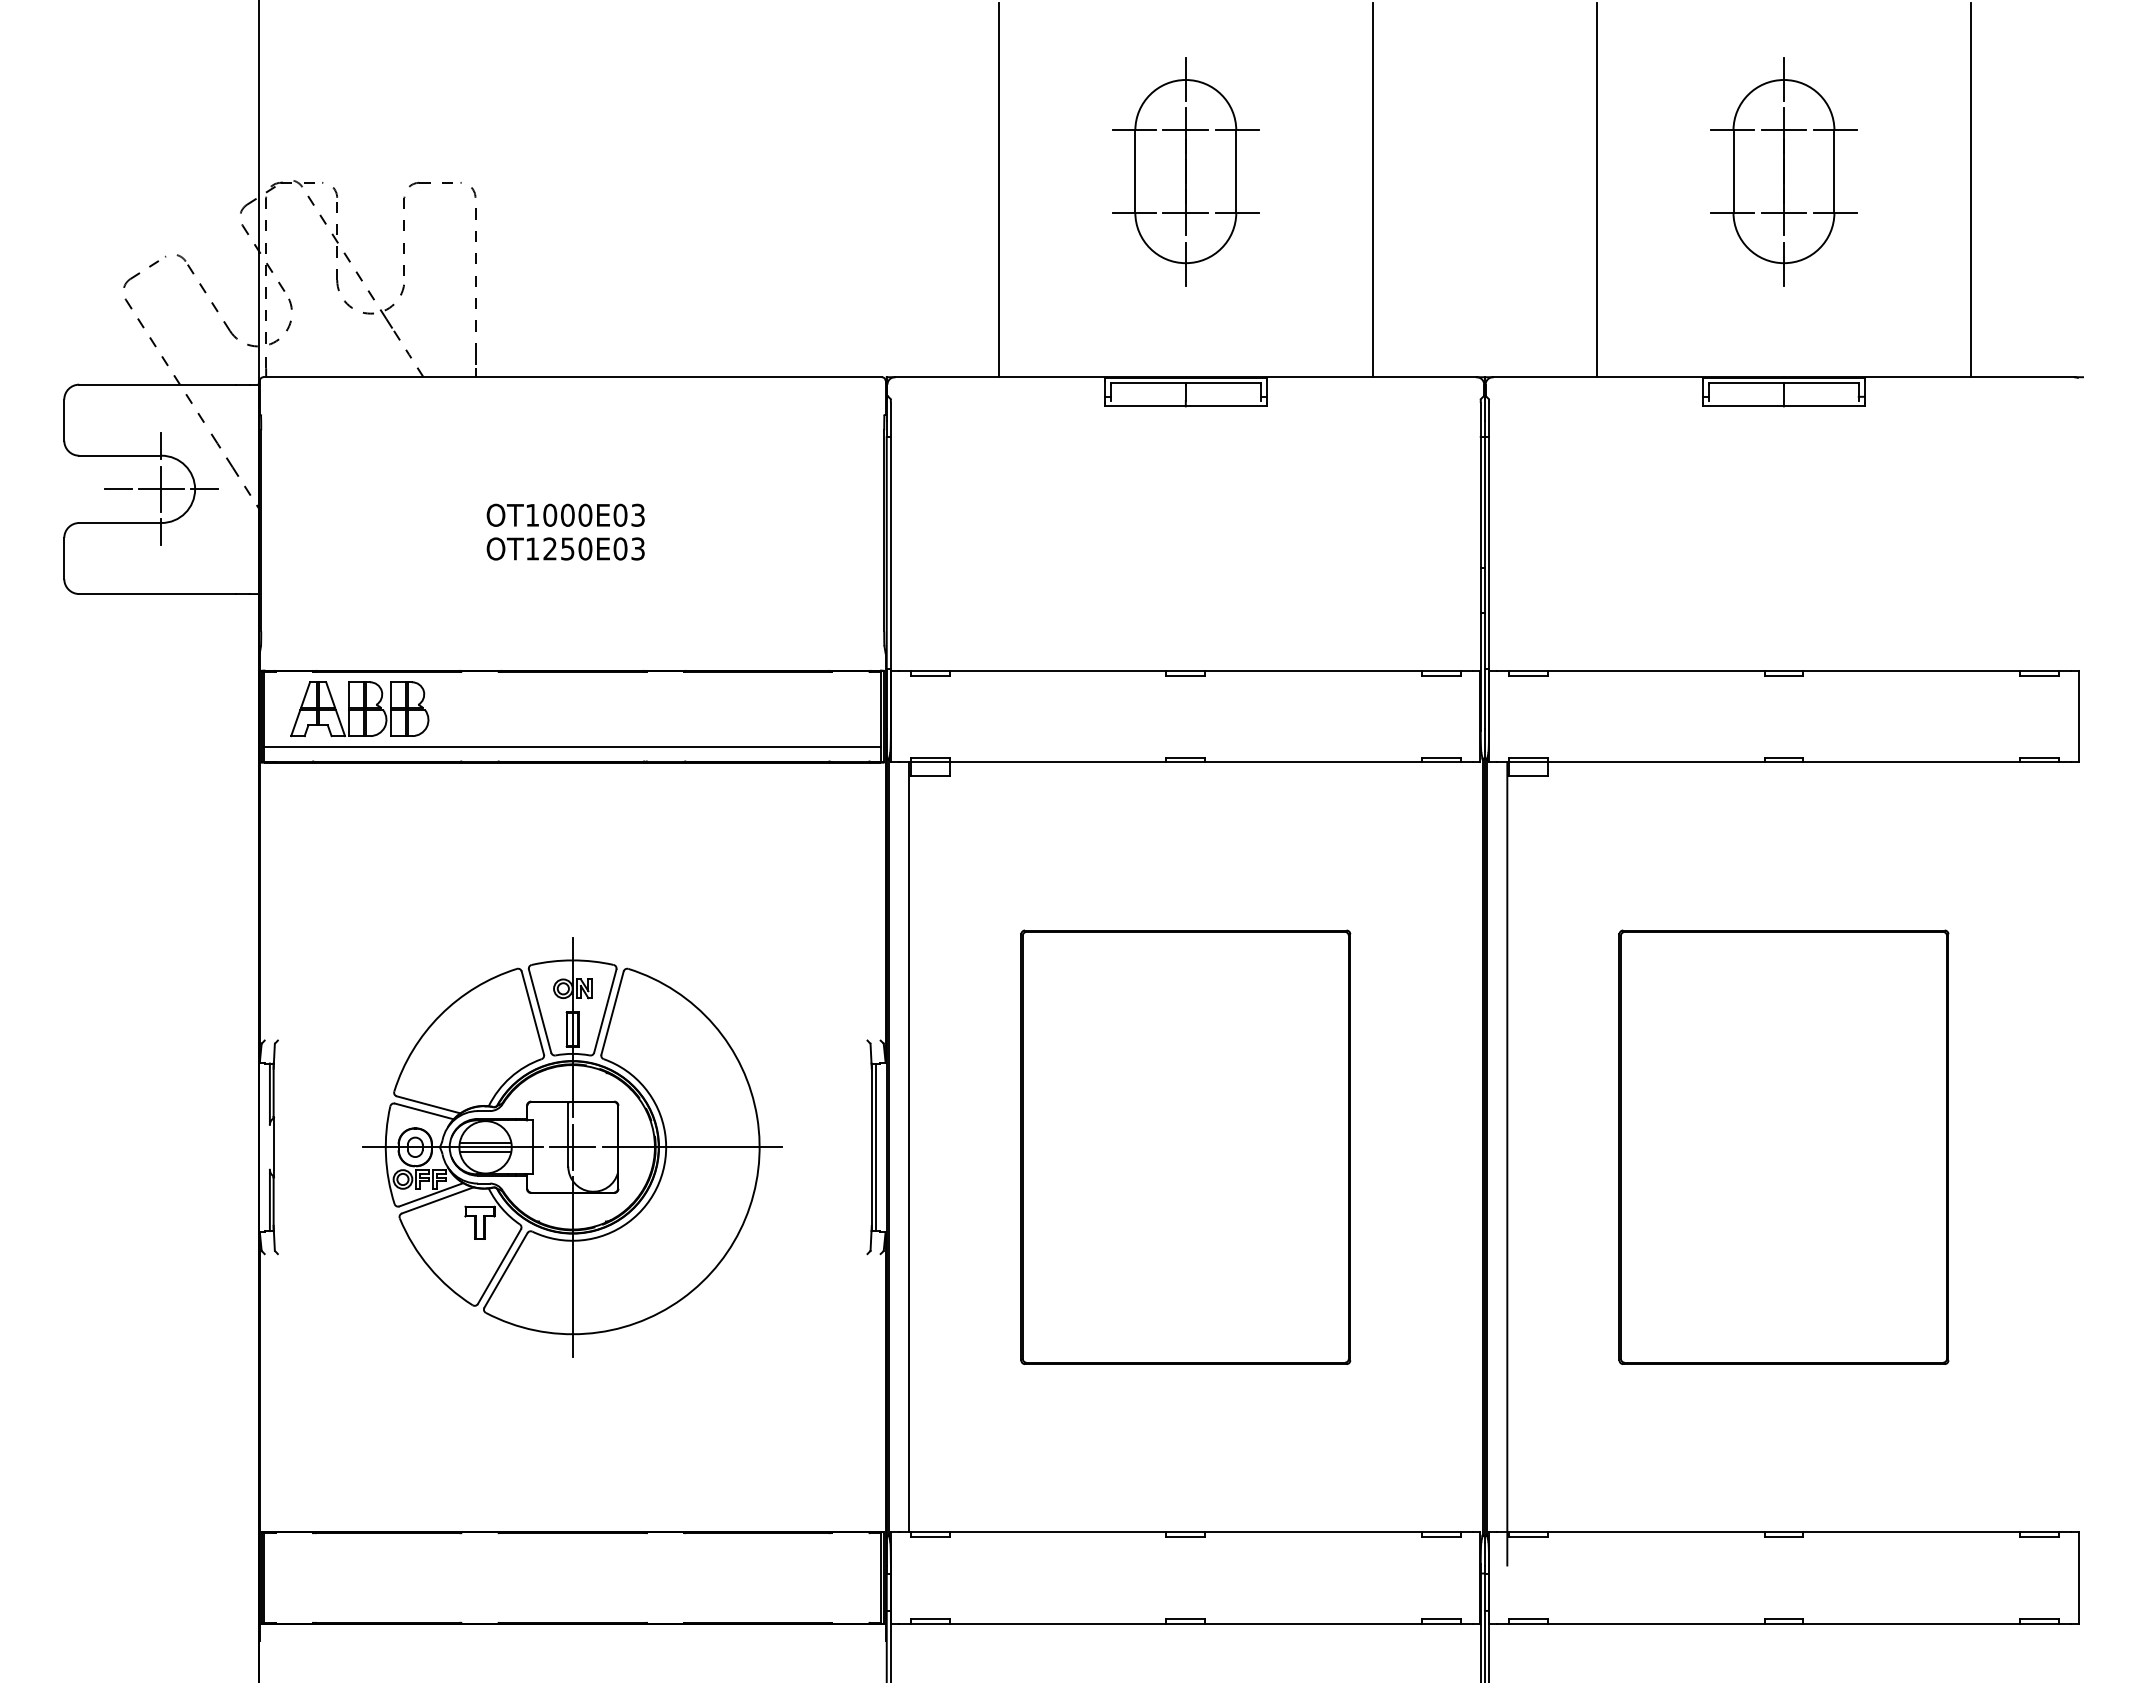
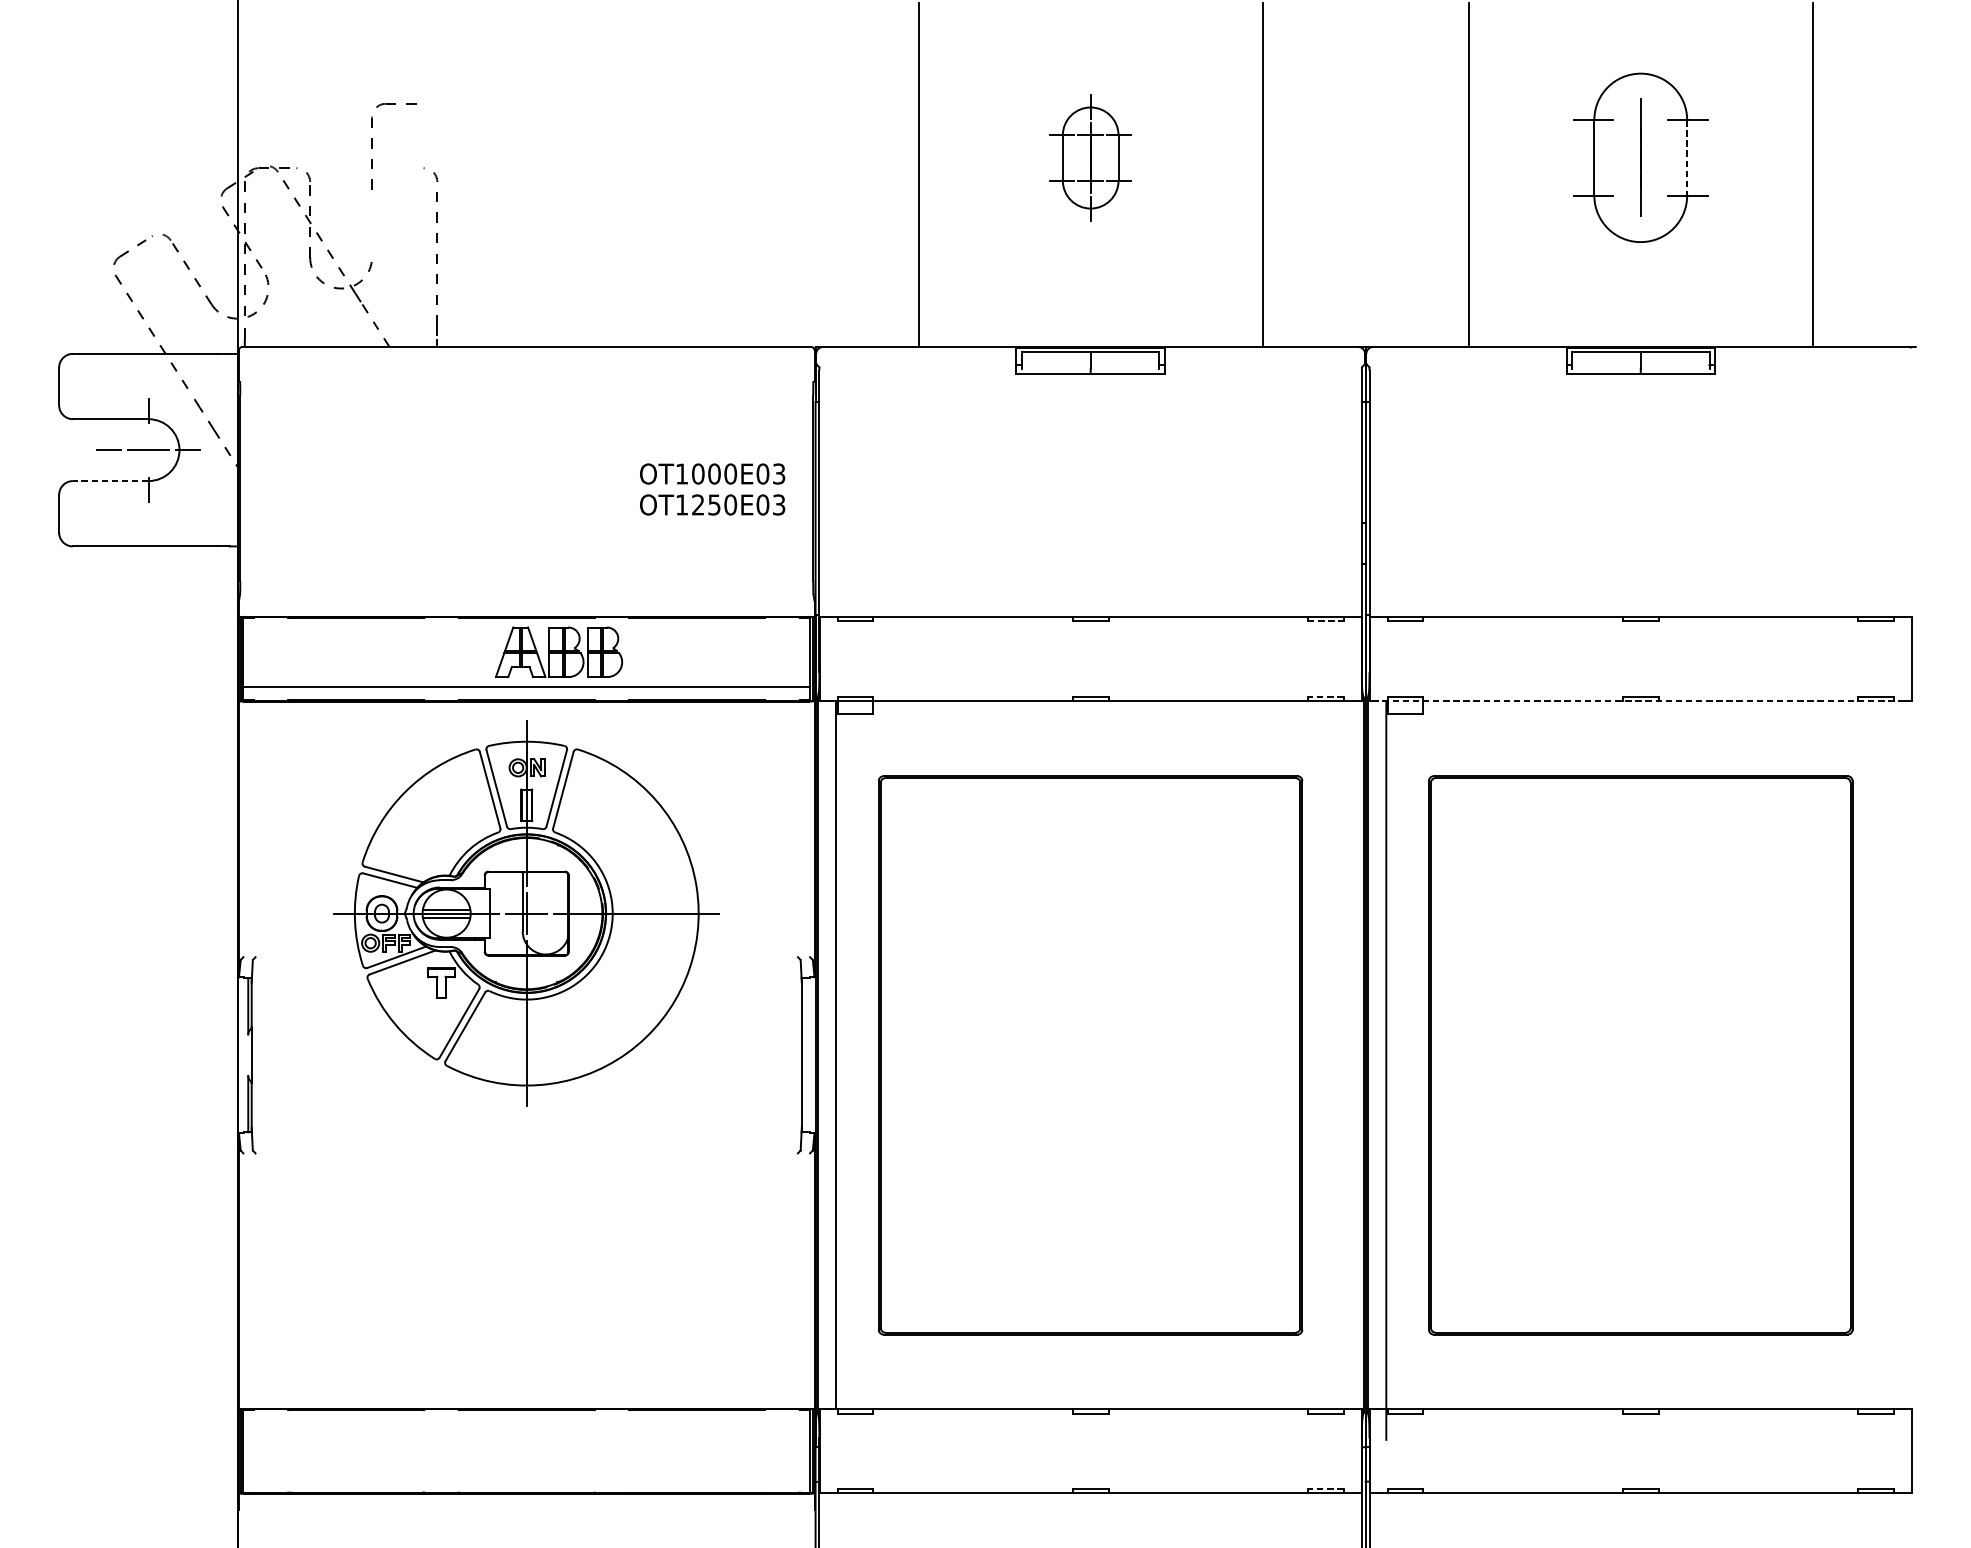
line: (1783, 78) -> (1640, 72), removed
line: (1783, 130) -> (1640, 120), removed
part: (1185, 171) -> (1090, 157), size x0.6
line: (1834, 172) -> (1687, 158), solid -> dashed
line: (1783, 212) -> (1640, 195), removed
part: (404, 228) -> (372, 145), moved
line: (1783, 263) -> (1640, 242), removed
line: (161, 488) -> (148, 449), removed
line: (119, 523) -> (109, 481), solid -> dashed
text: (565, 531) -> (712, 488), moved
line: (1442, 675) -> (1326, 621), solid -> dashed
part: (359, 709) -> (558, 652), moved
line: (1441, 757) -> (1325, 696), solid -> dashed
line: (1783, 762) -> (1640, 701), solid -> dashed
part: (1185, 1146) -> (1090, 1054), size x1.4
part: (1783, 1146) -> (1640, 1054), size x1.4
part: (572, 1147) -> (526, 913), moved
line: (875, 1147) -> (805, 1055), removed
line: (1441, 1619) -> (1325, 1489), solid -> dashed

